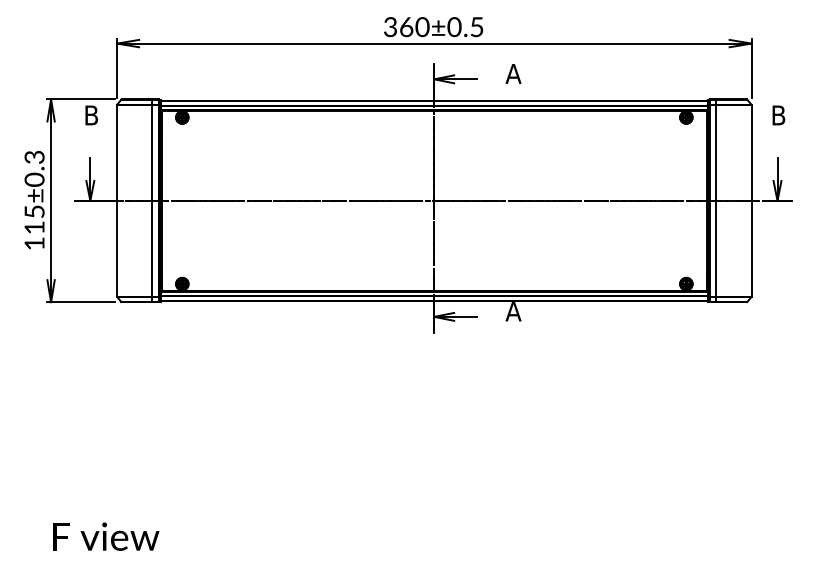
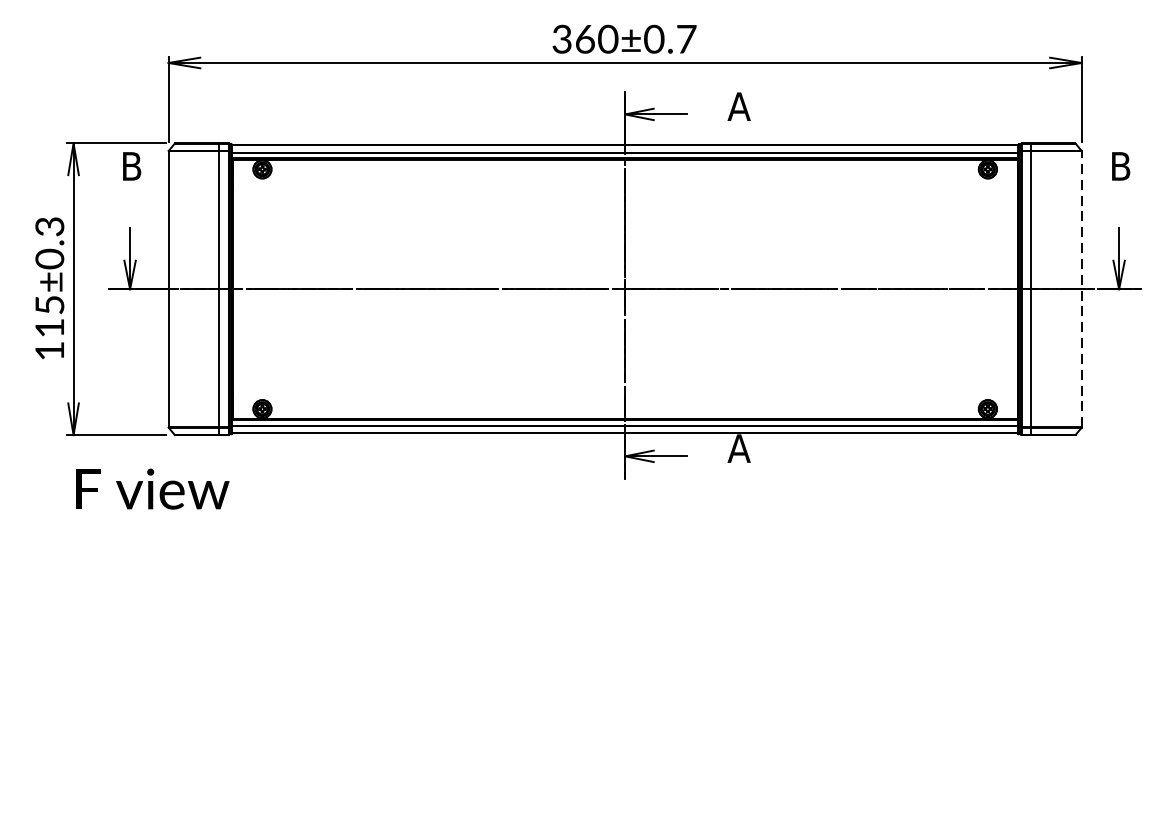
text: (476, 27) -> (685, 39), 360±0.5 -> 360±0.7
line: (751, 200) -> (1081, 288), solid -> dashed
text: (106, 536) -> (153, 488), moved

